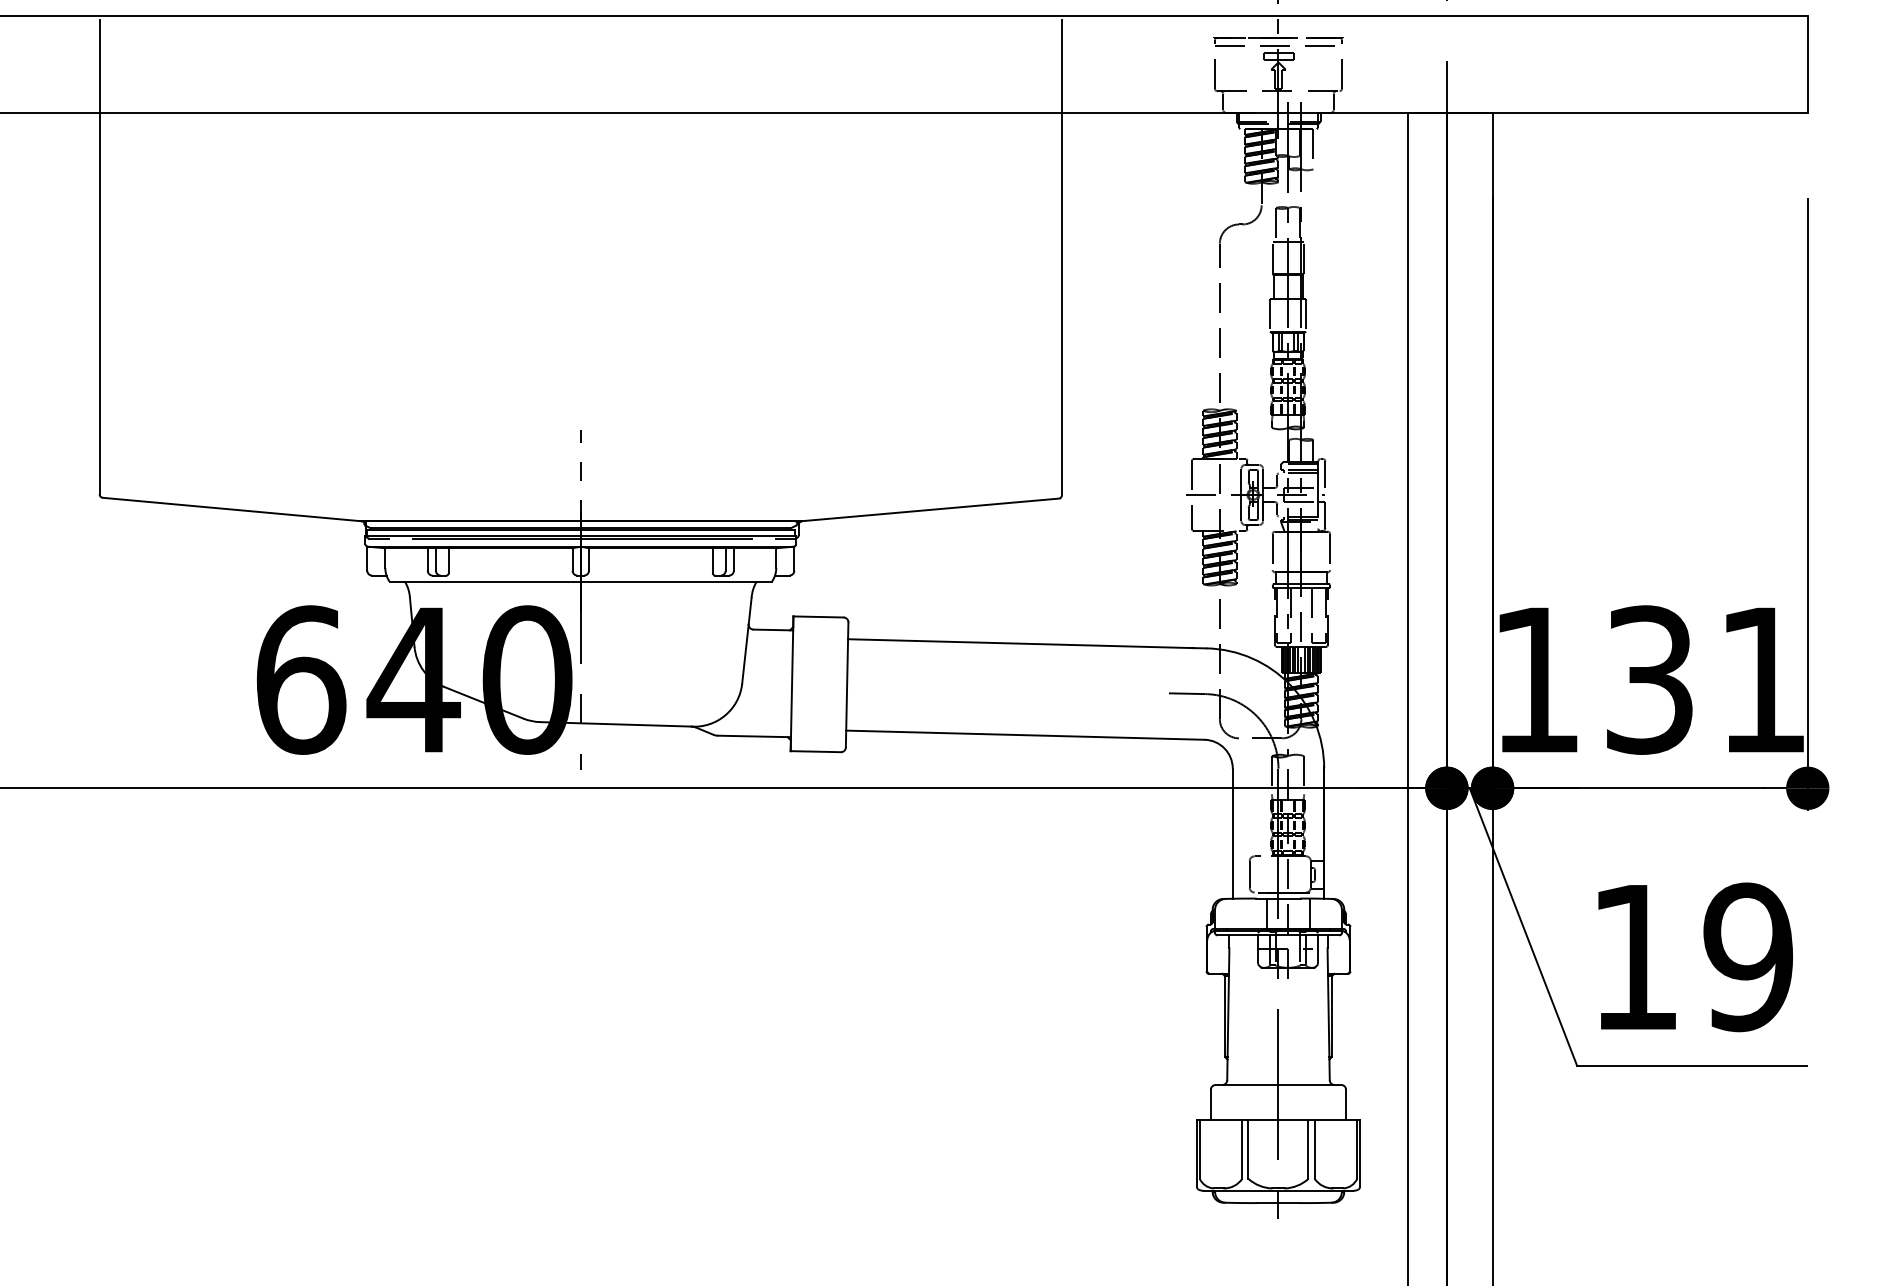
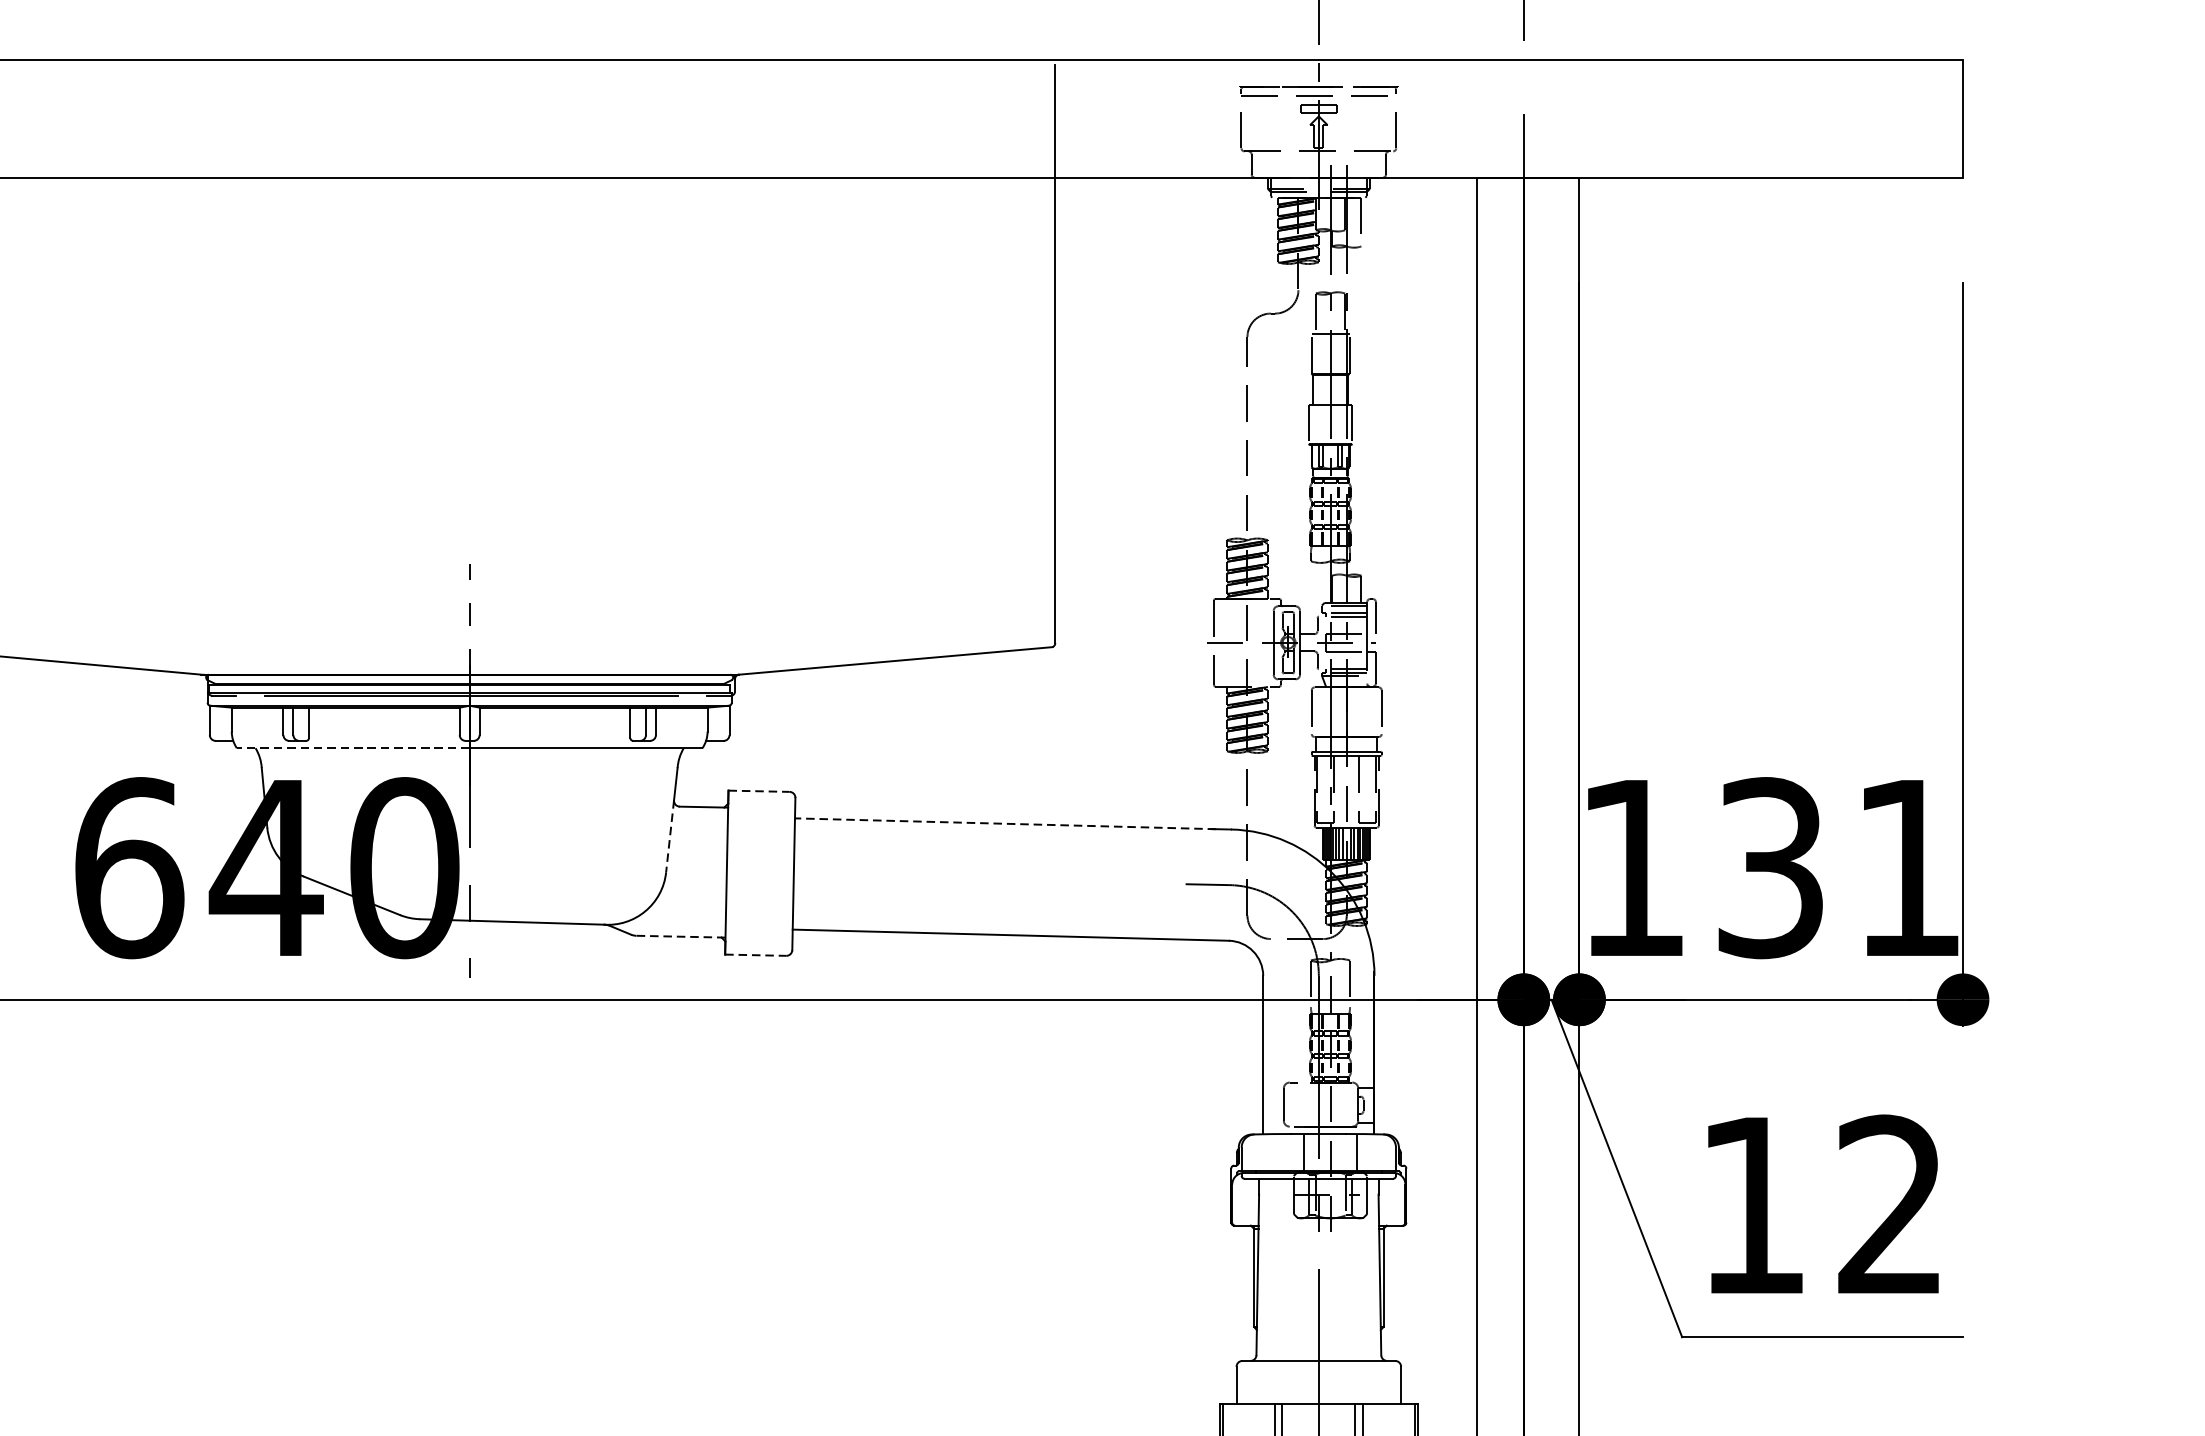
line: (485, 581) -> (353, 748), solid -> dashed
line: (819, 616) -> (760, 790), solid -> dashed
line: (1020, 643) -> (1004, 823), solid -> dashed
line: (745, 653) -> (670, 835), solid -> dashed
line: (754, 736) -> (681, 936), solid -> dashed
line: (816, 751) -> (756, 955), solid -> dashed
text: (1747, 957) -> (1889, 1205), 19 -> 12

